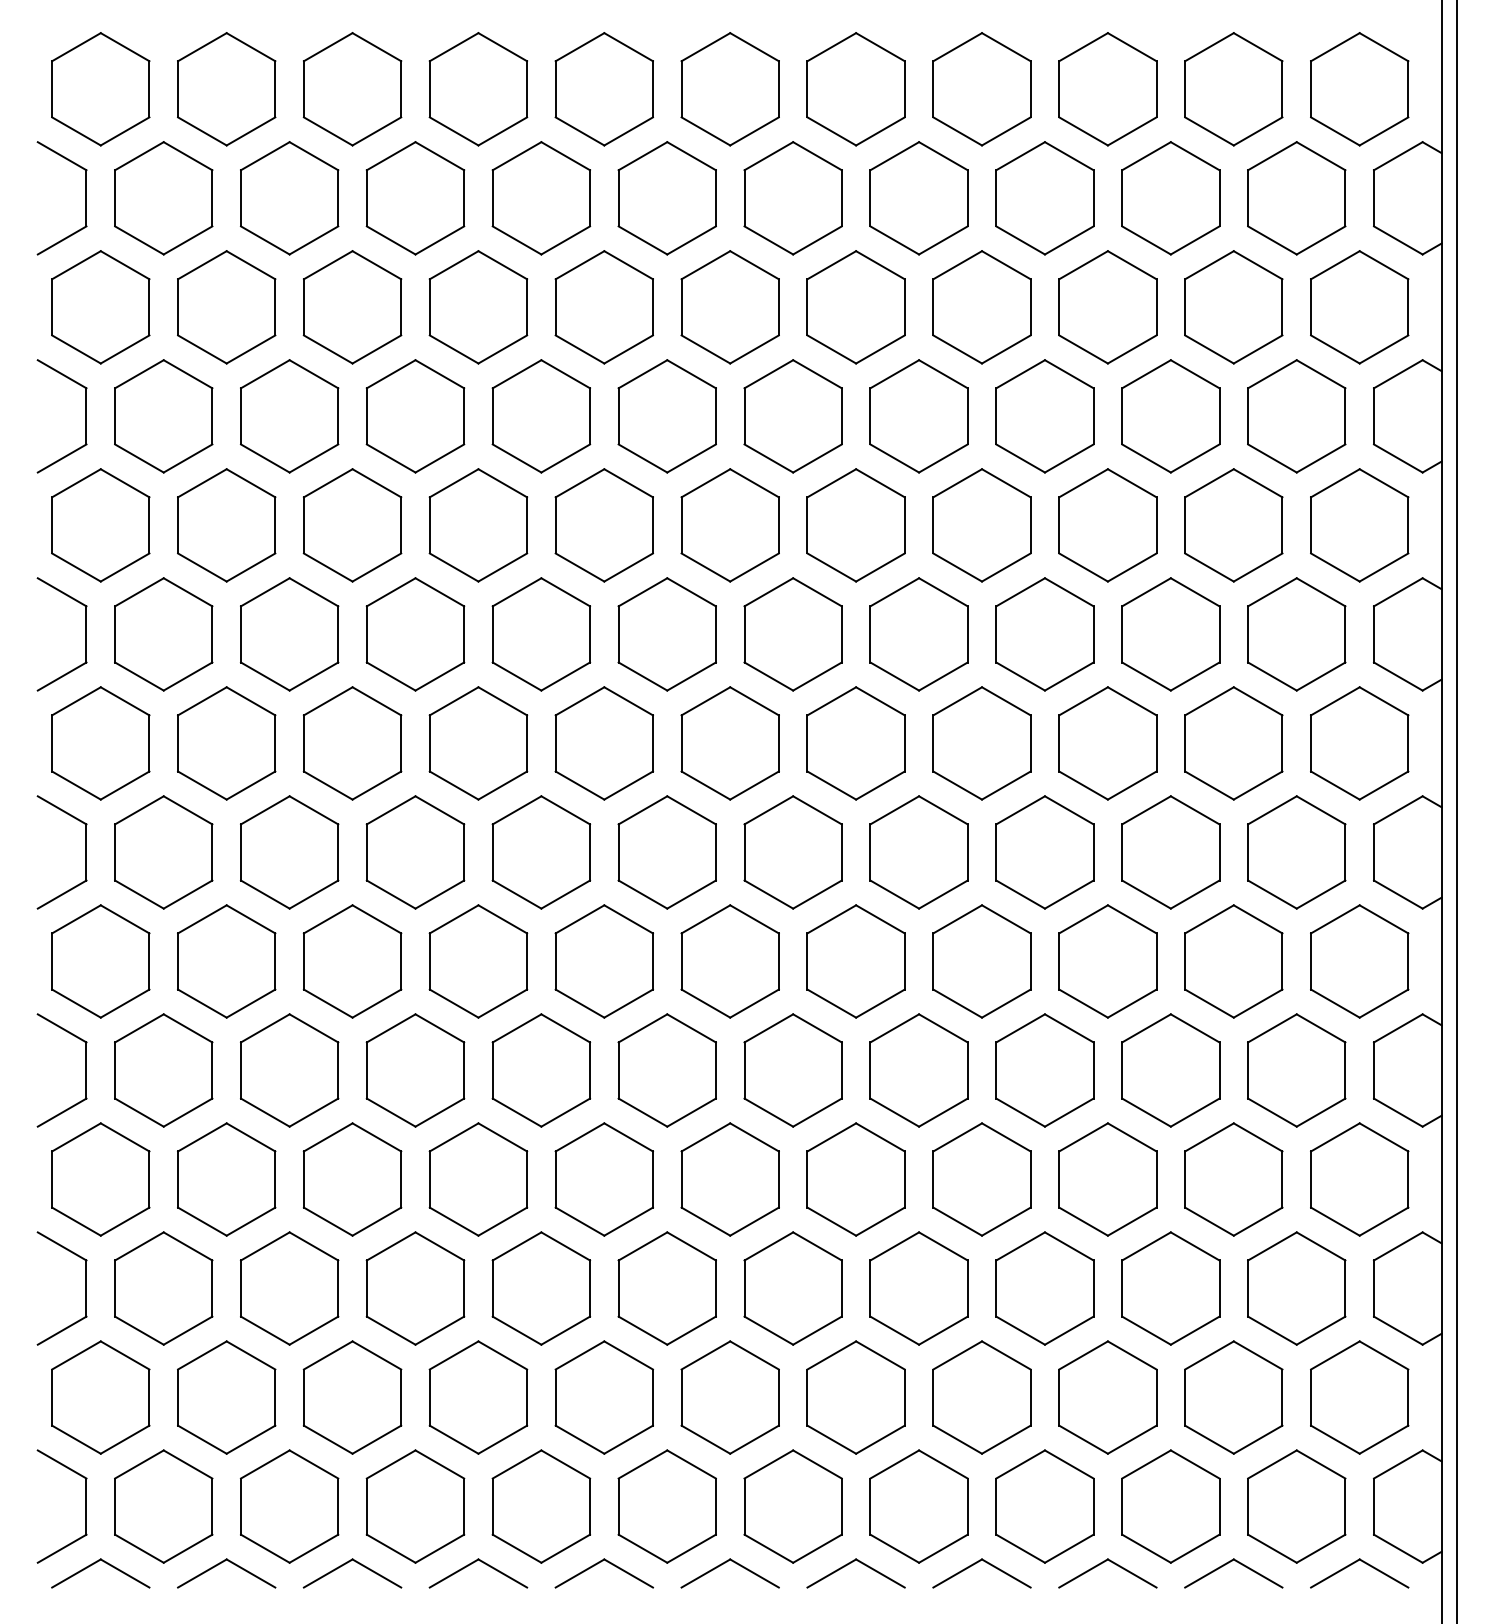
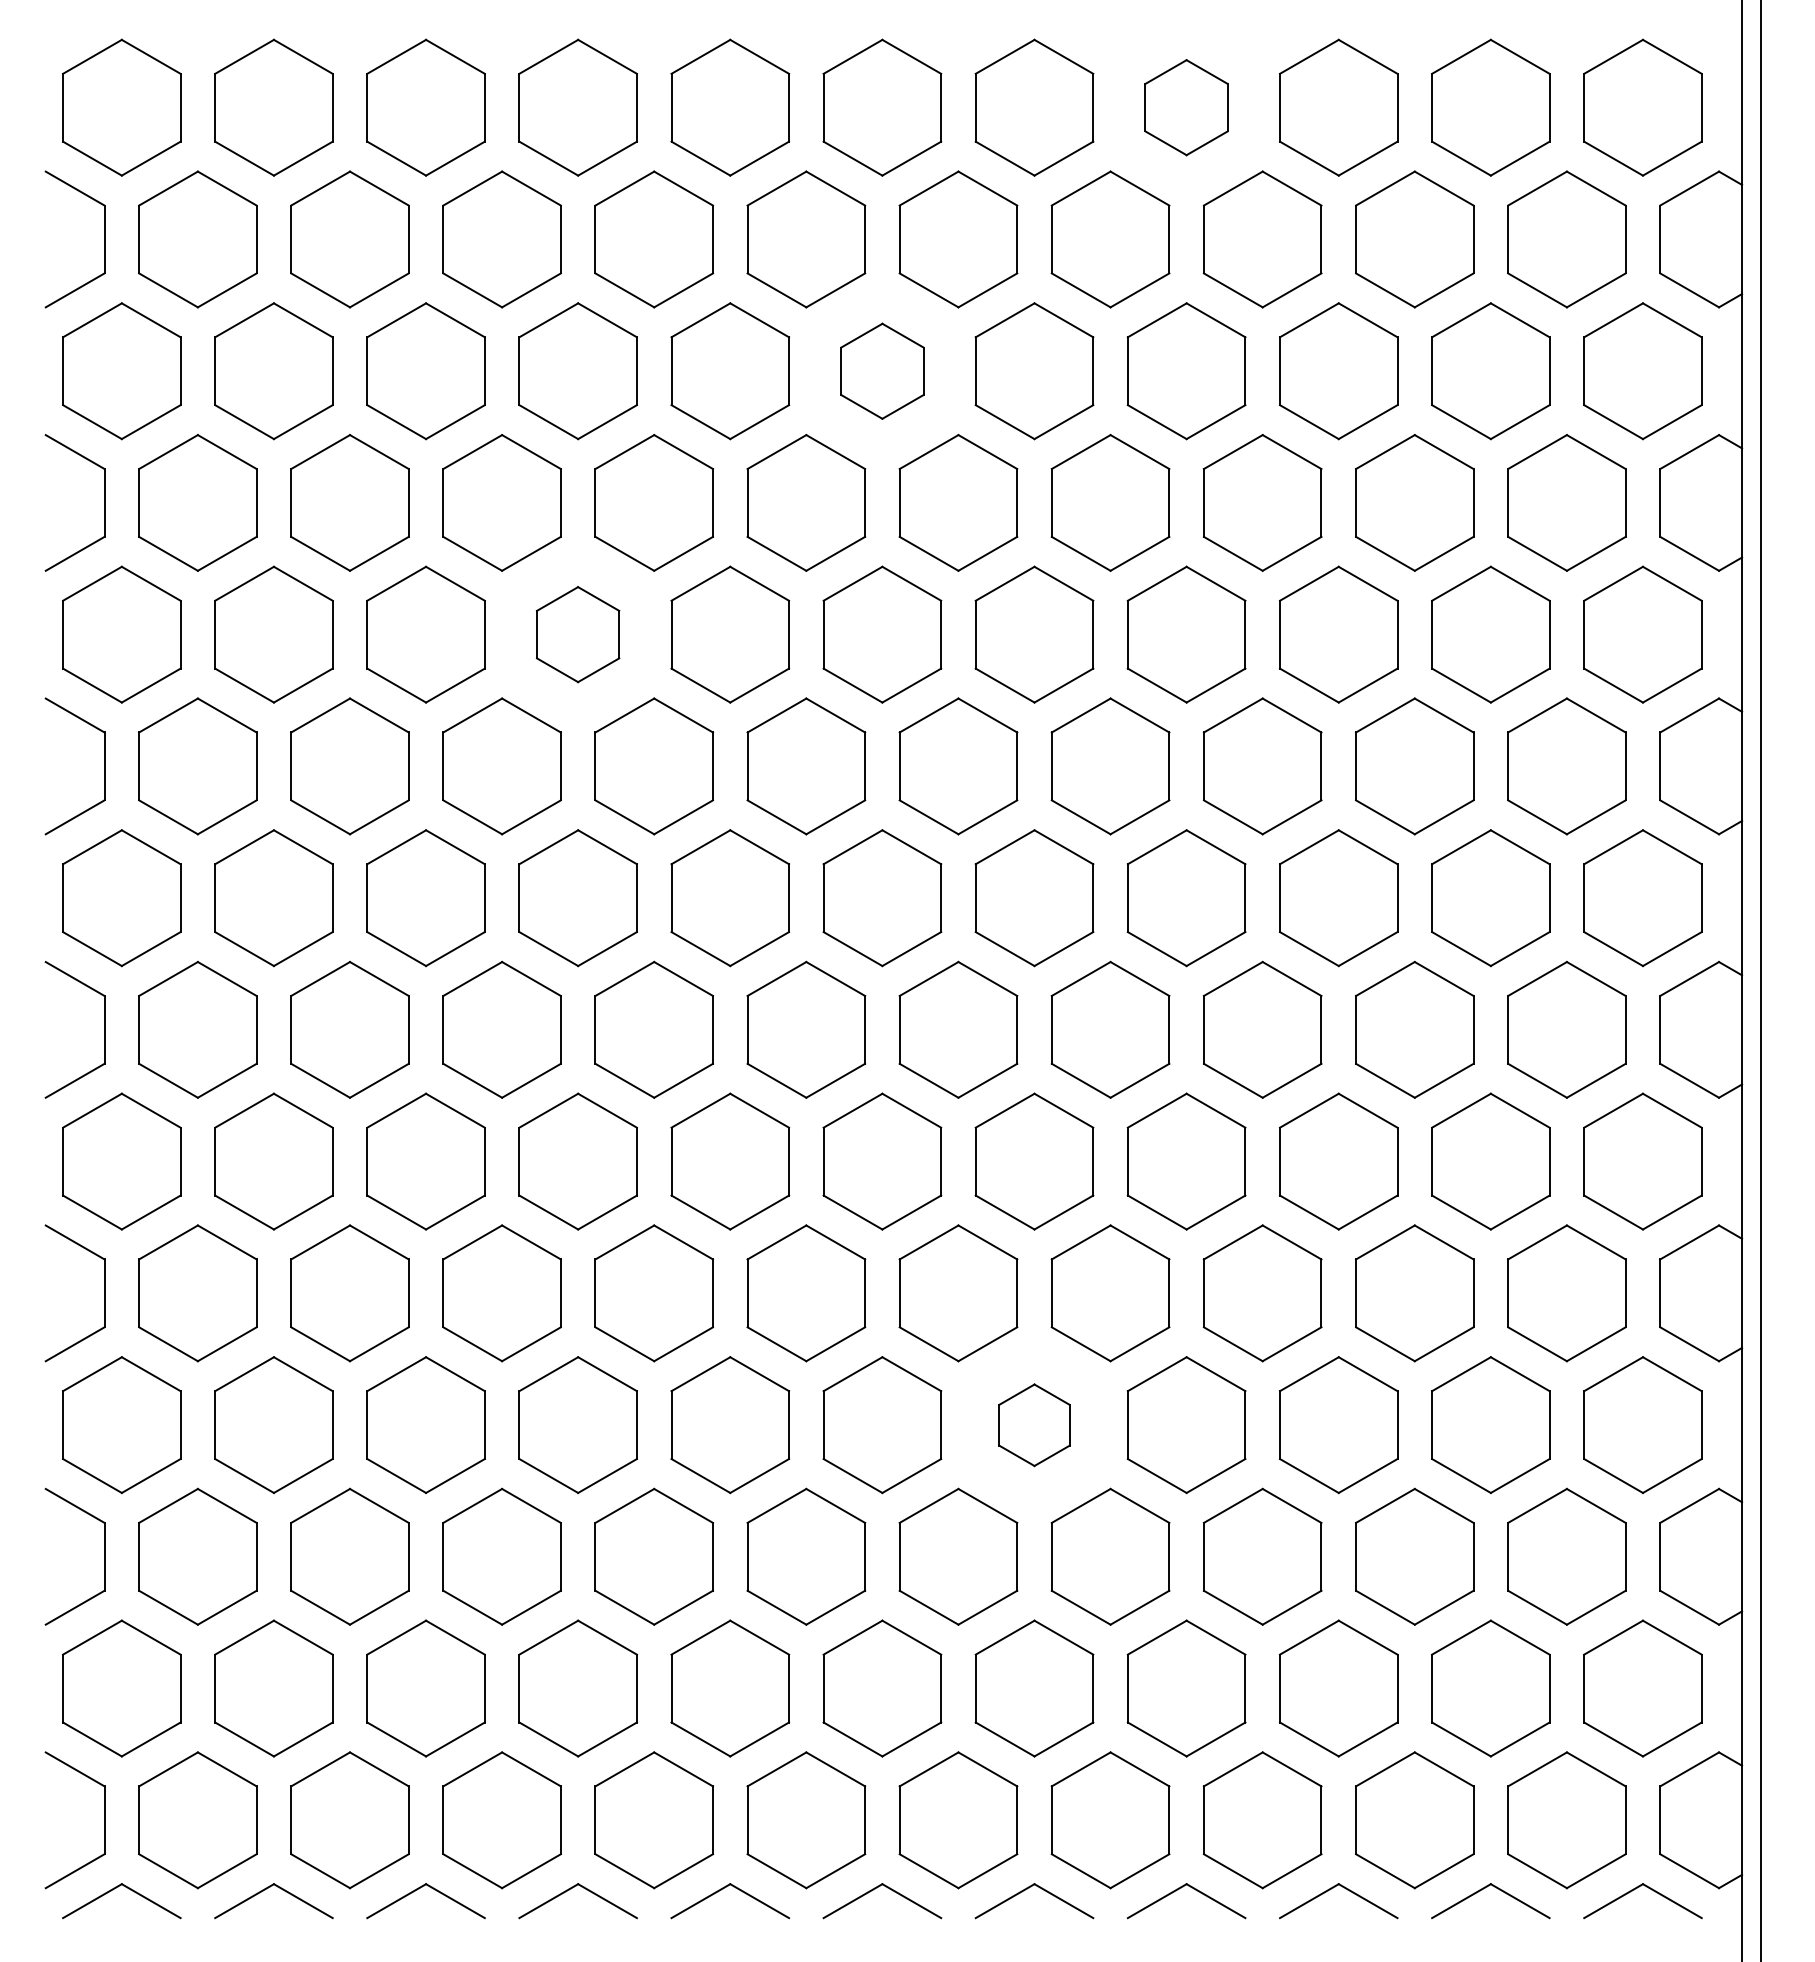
part: (981, 89) -> (1186, 107), size x0.7
part: (730, 307) -> (882, 371), size x0.7
part: (477, 525) -> (577, 634), size x0.7
part: (856, 1179) -> (1034, 1425), size x0.6

